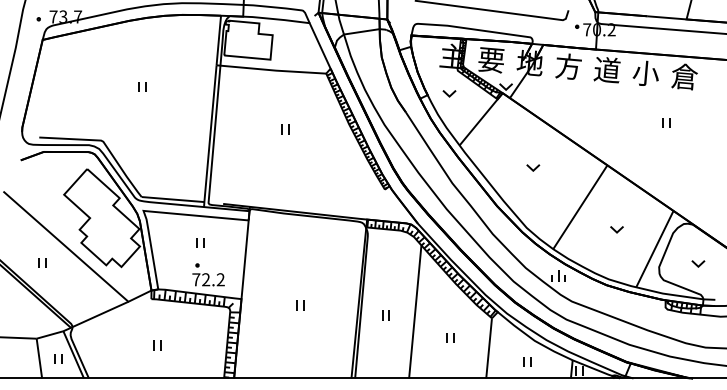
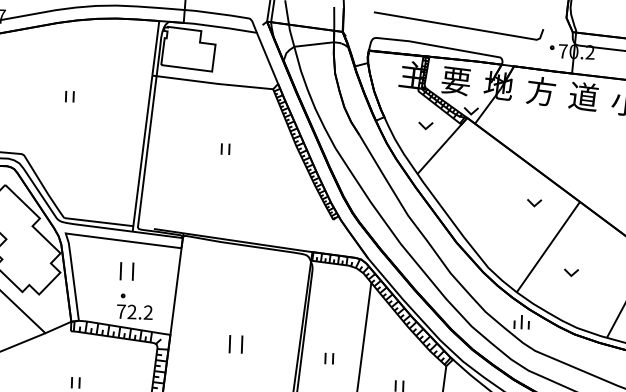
part: (449, 93) -> (425, 125), moved
part: (533, 167) -> (534, 202), moved
part: (616, 229) -> (570, 272), moved
part: (200, 242) -> (127, 270), size x1.6
part: (300, 305) -> (235, 344), size x1.6

